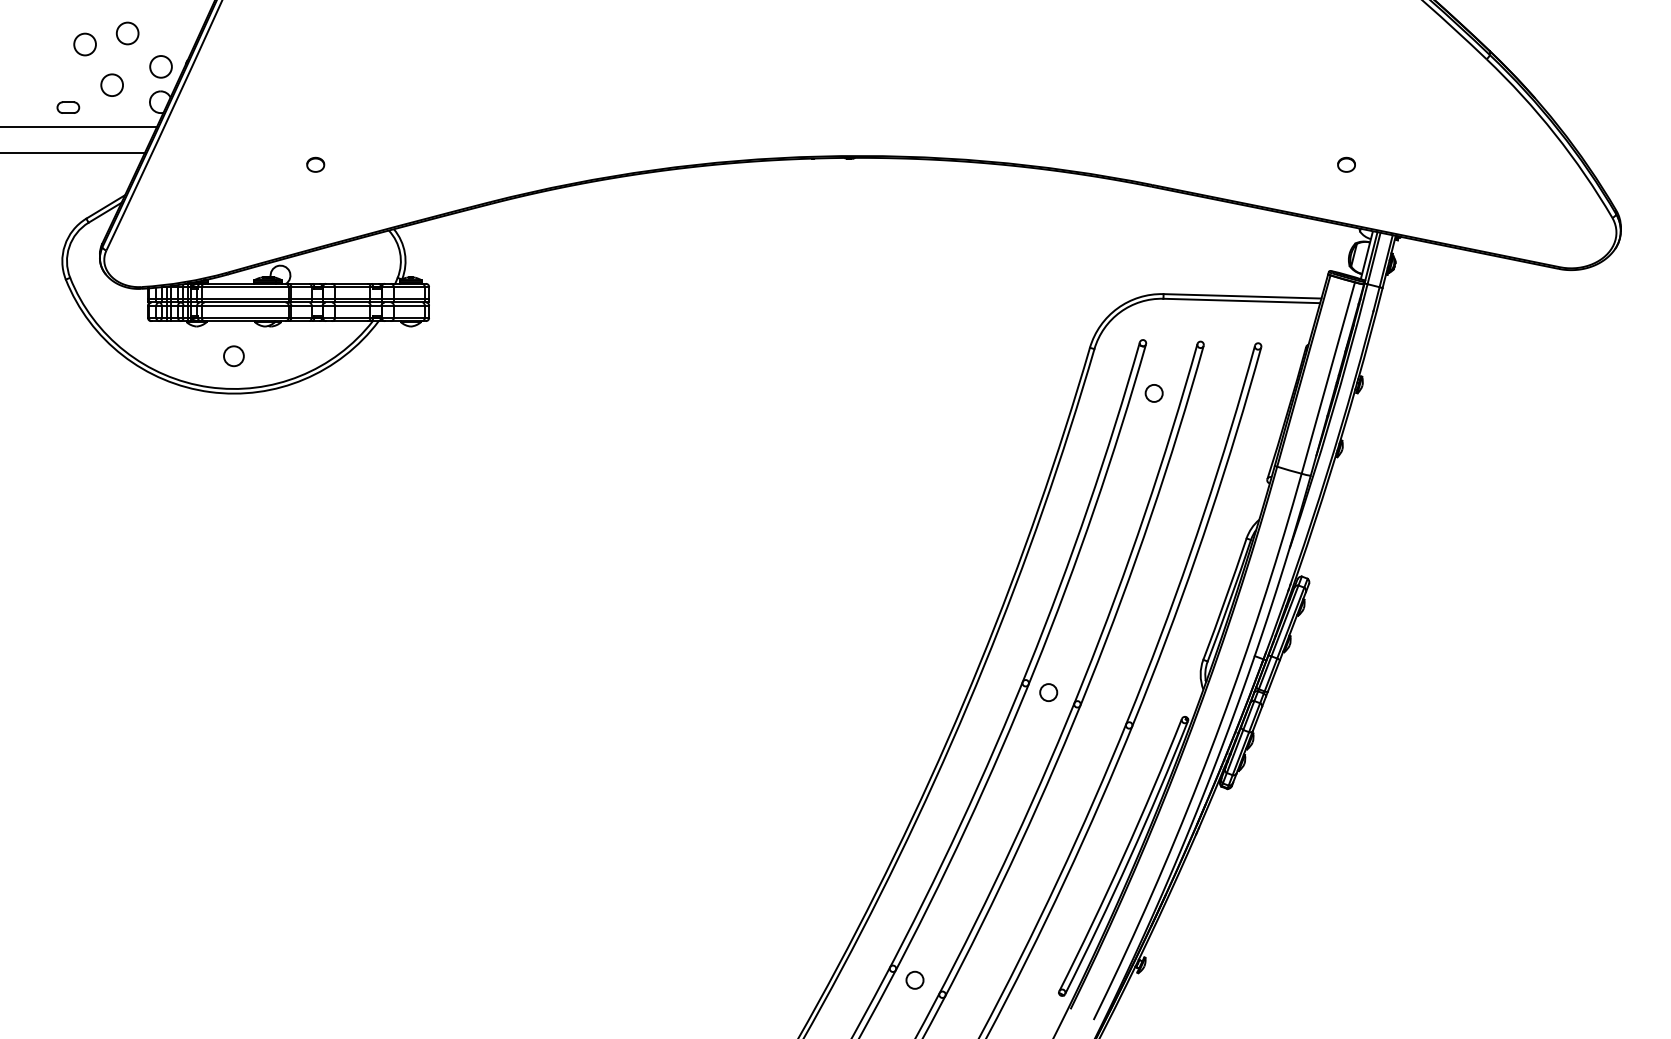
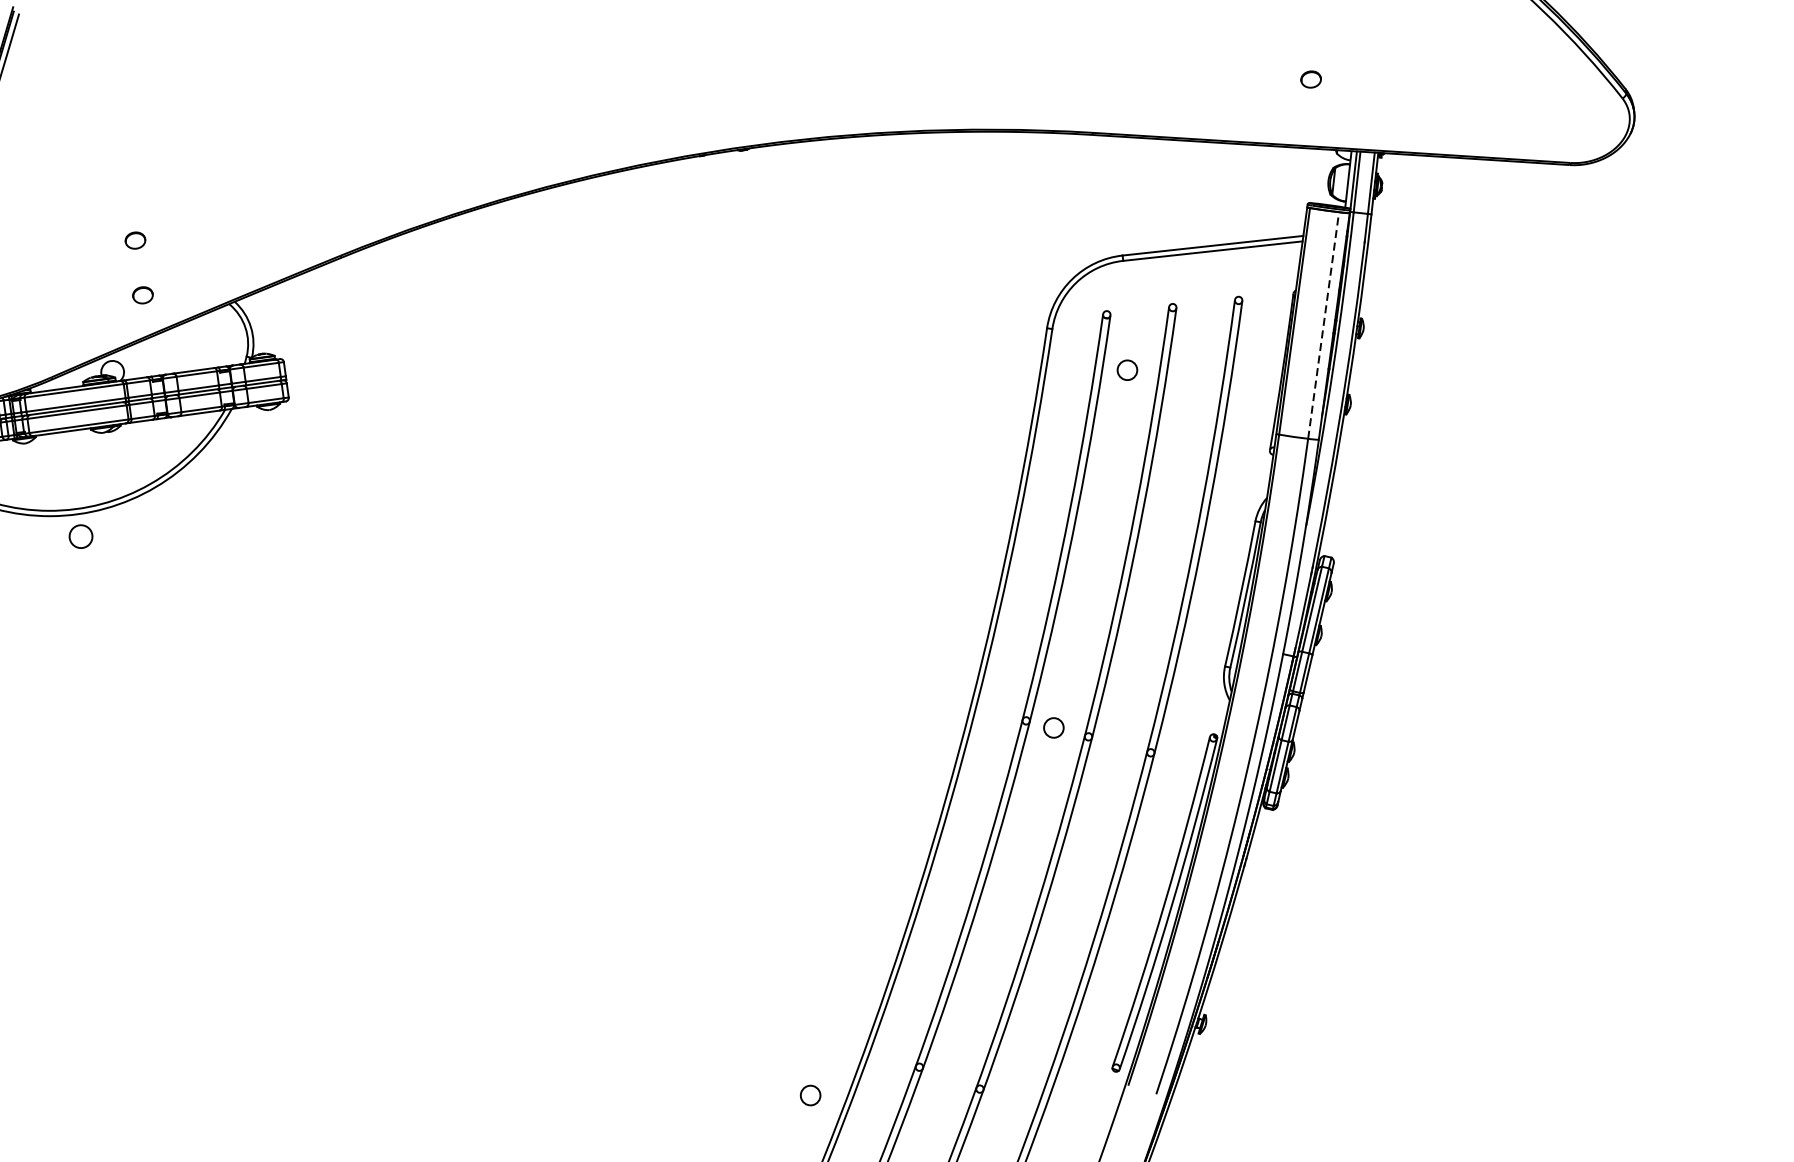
part: (315, 212) -> (142, 294), added
circle: (233, 356) -> (80, 536), moved
line: (1328, 377) -> (1323, 324), solid -> dashed
circle: (914, 979) -> (809, 1094), moved

